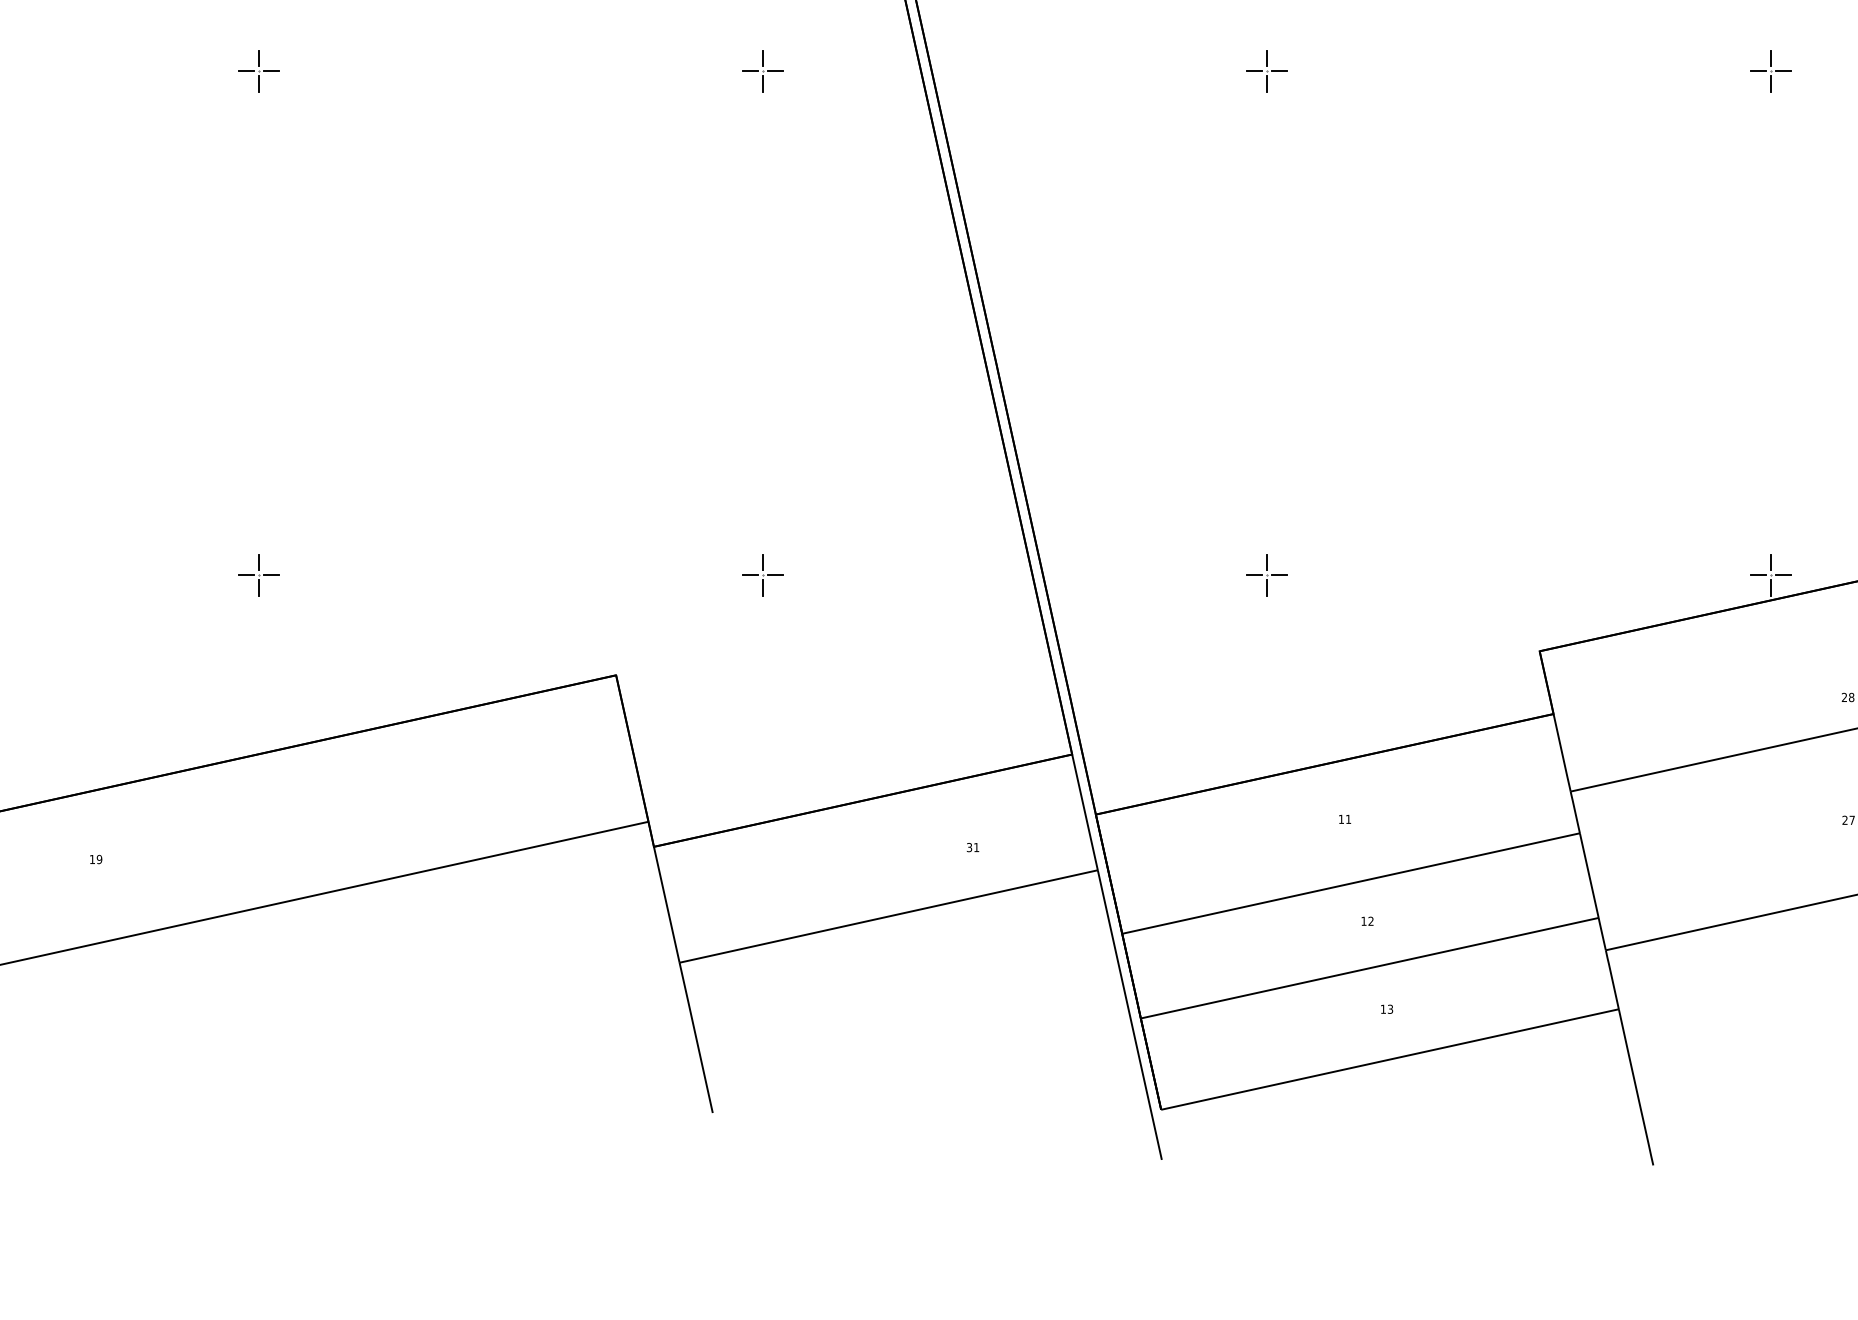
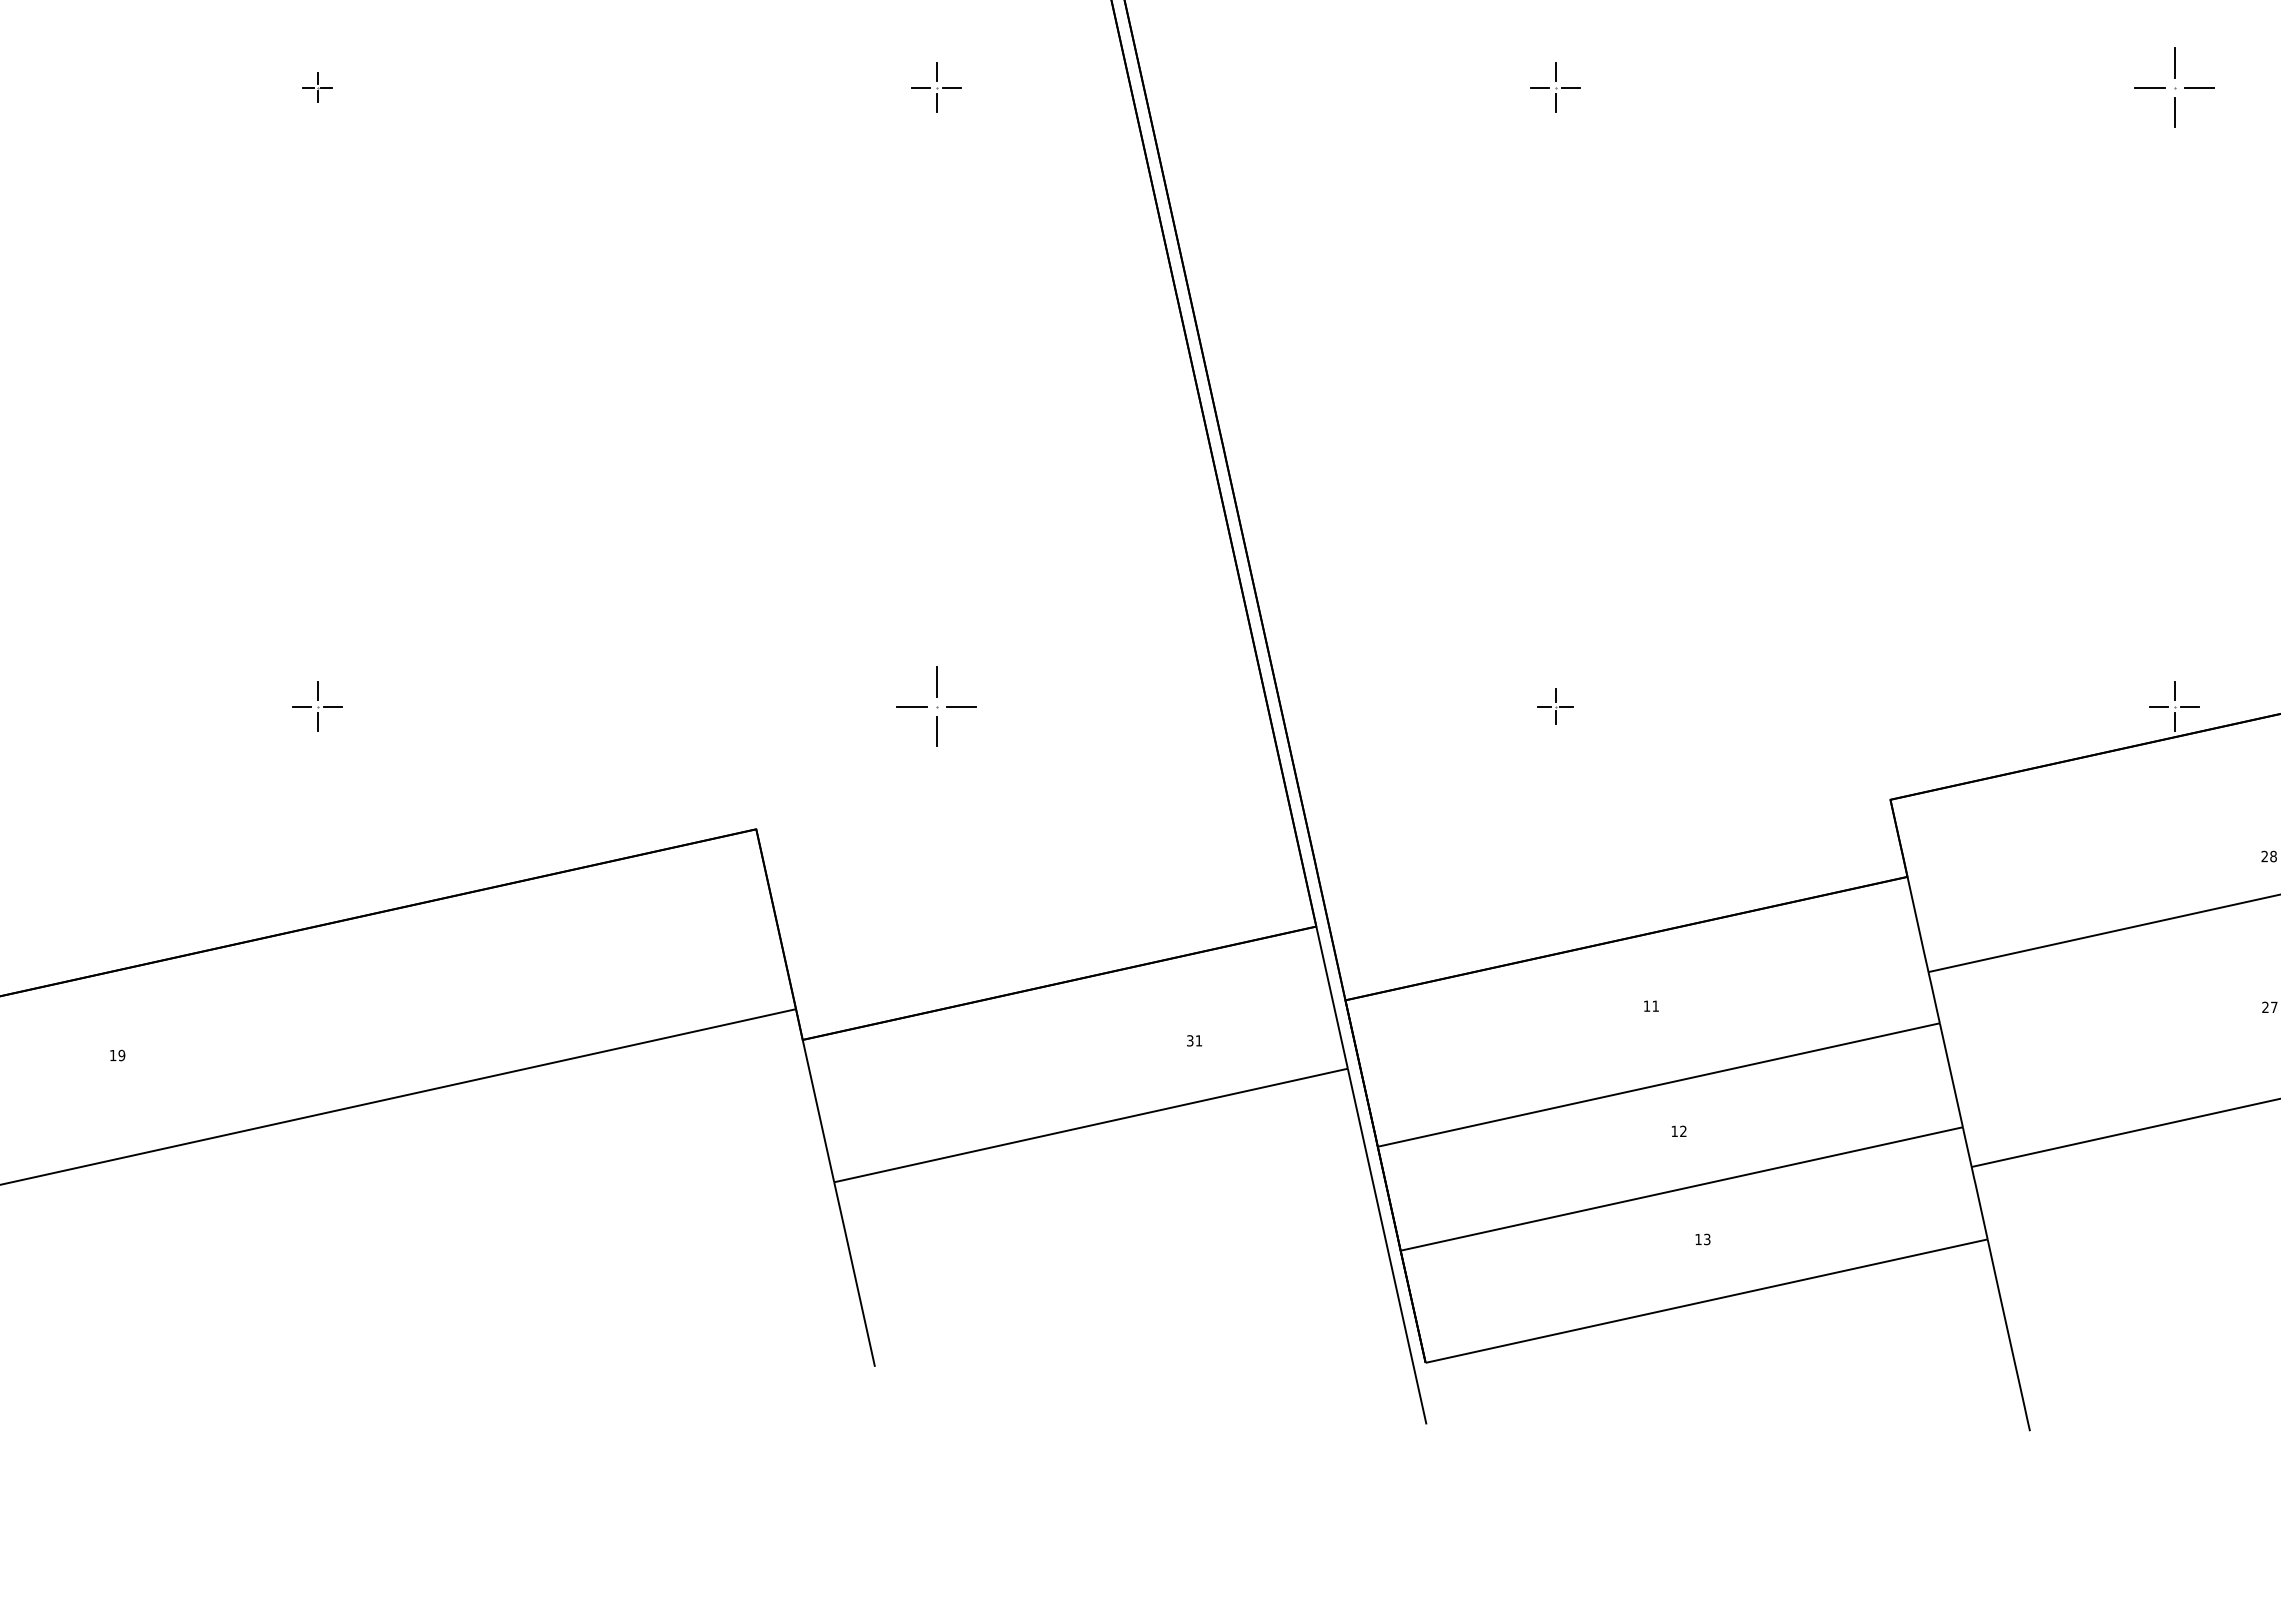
part: (258, 71) -> (317, 87), size x0.6
part: (1770, 71) -> (2174, 87), size x1.6
part: (762, 575) -> (936, 706), size x1.6
part: (1266, 575) -> (1555, 706), size x0.7

